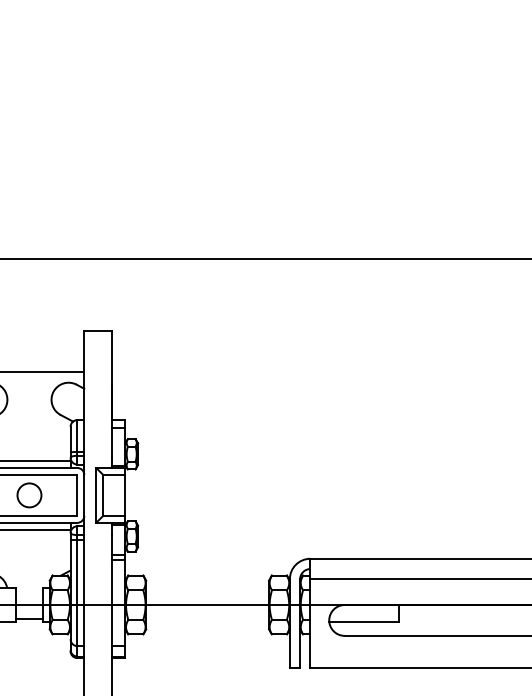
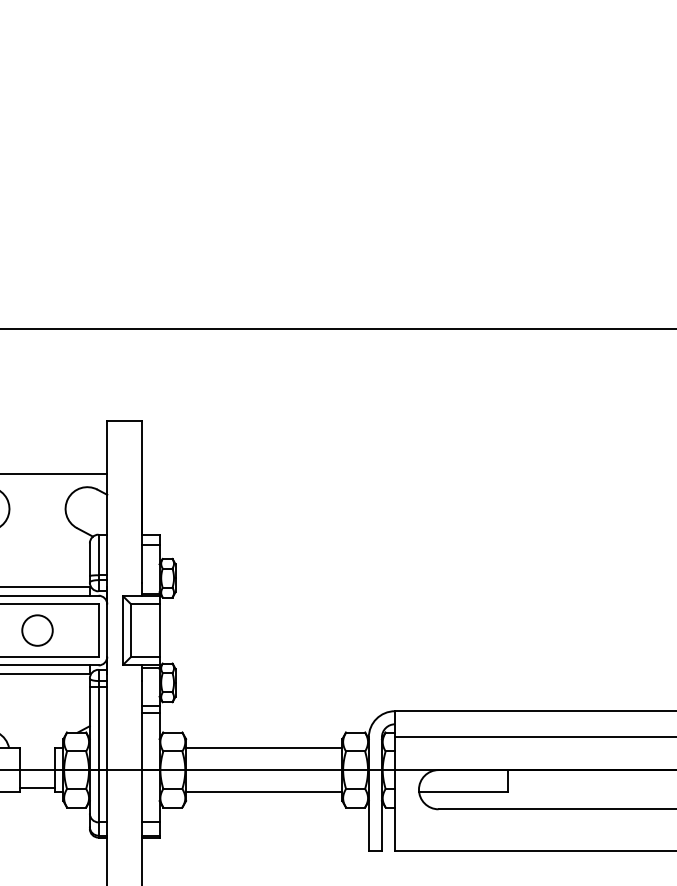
line: (207, 587) -> (264, 747), added
line: (207, 622) -> (264, 792), added

